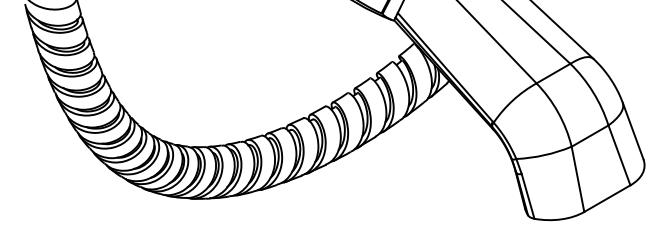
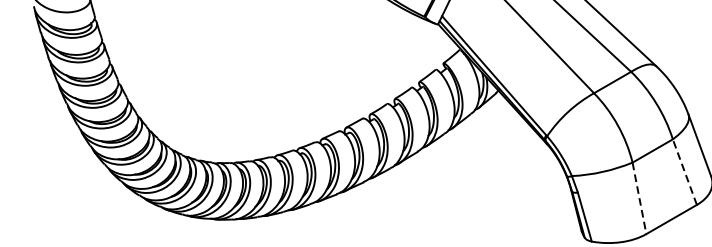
line: (619, 155) -> (684, 172), solid -> dashed
line: (578, 179) -> (640, 198), solid -> dashed

